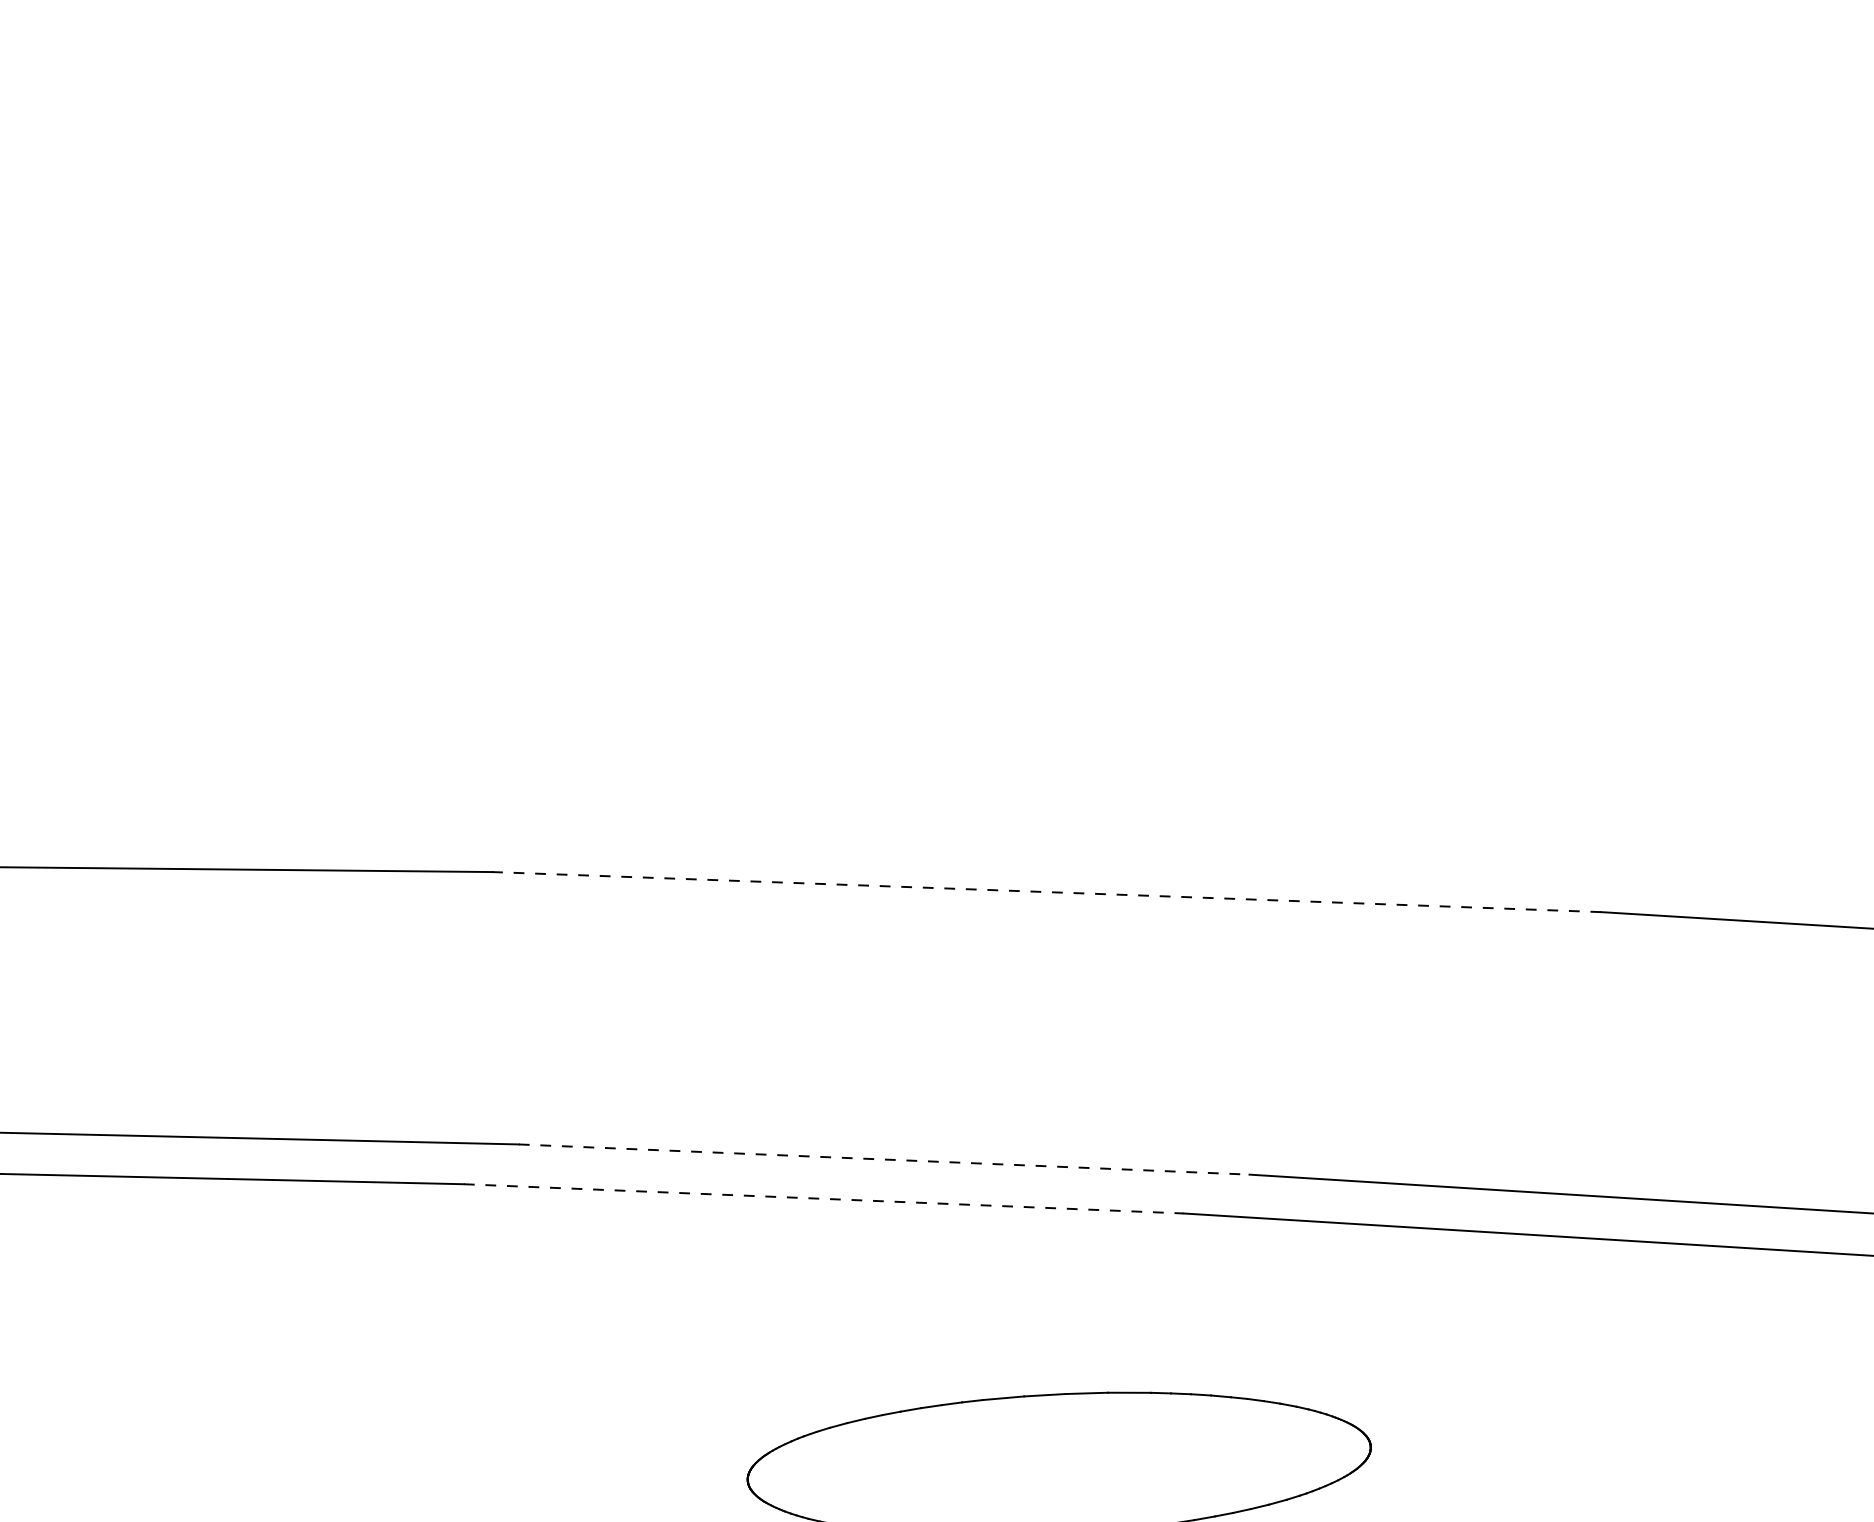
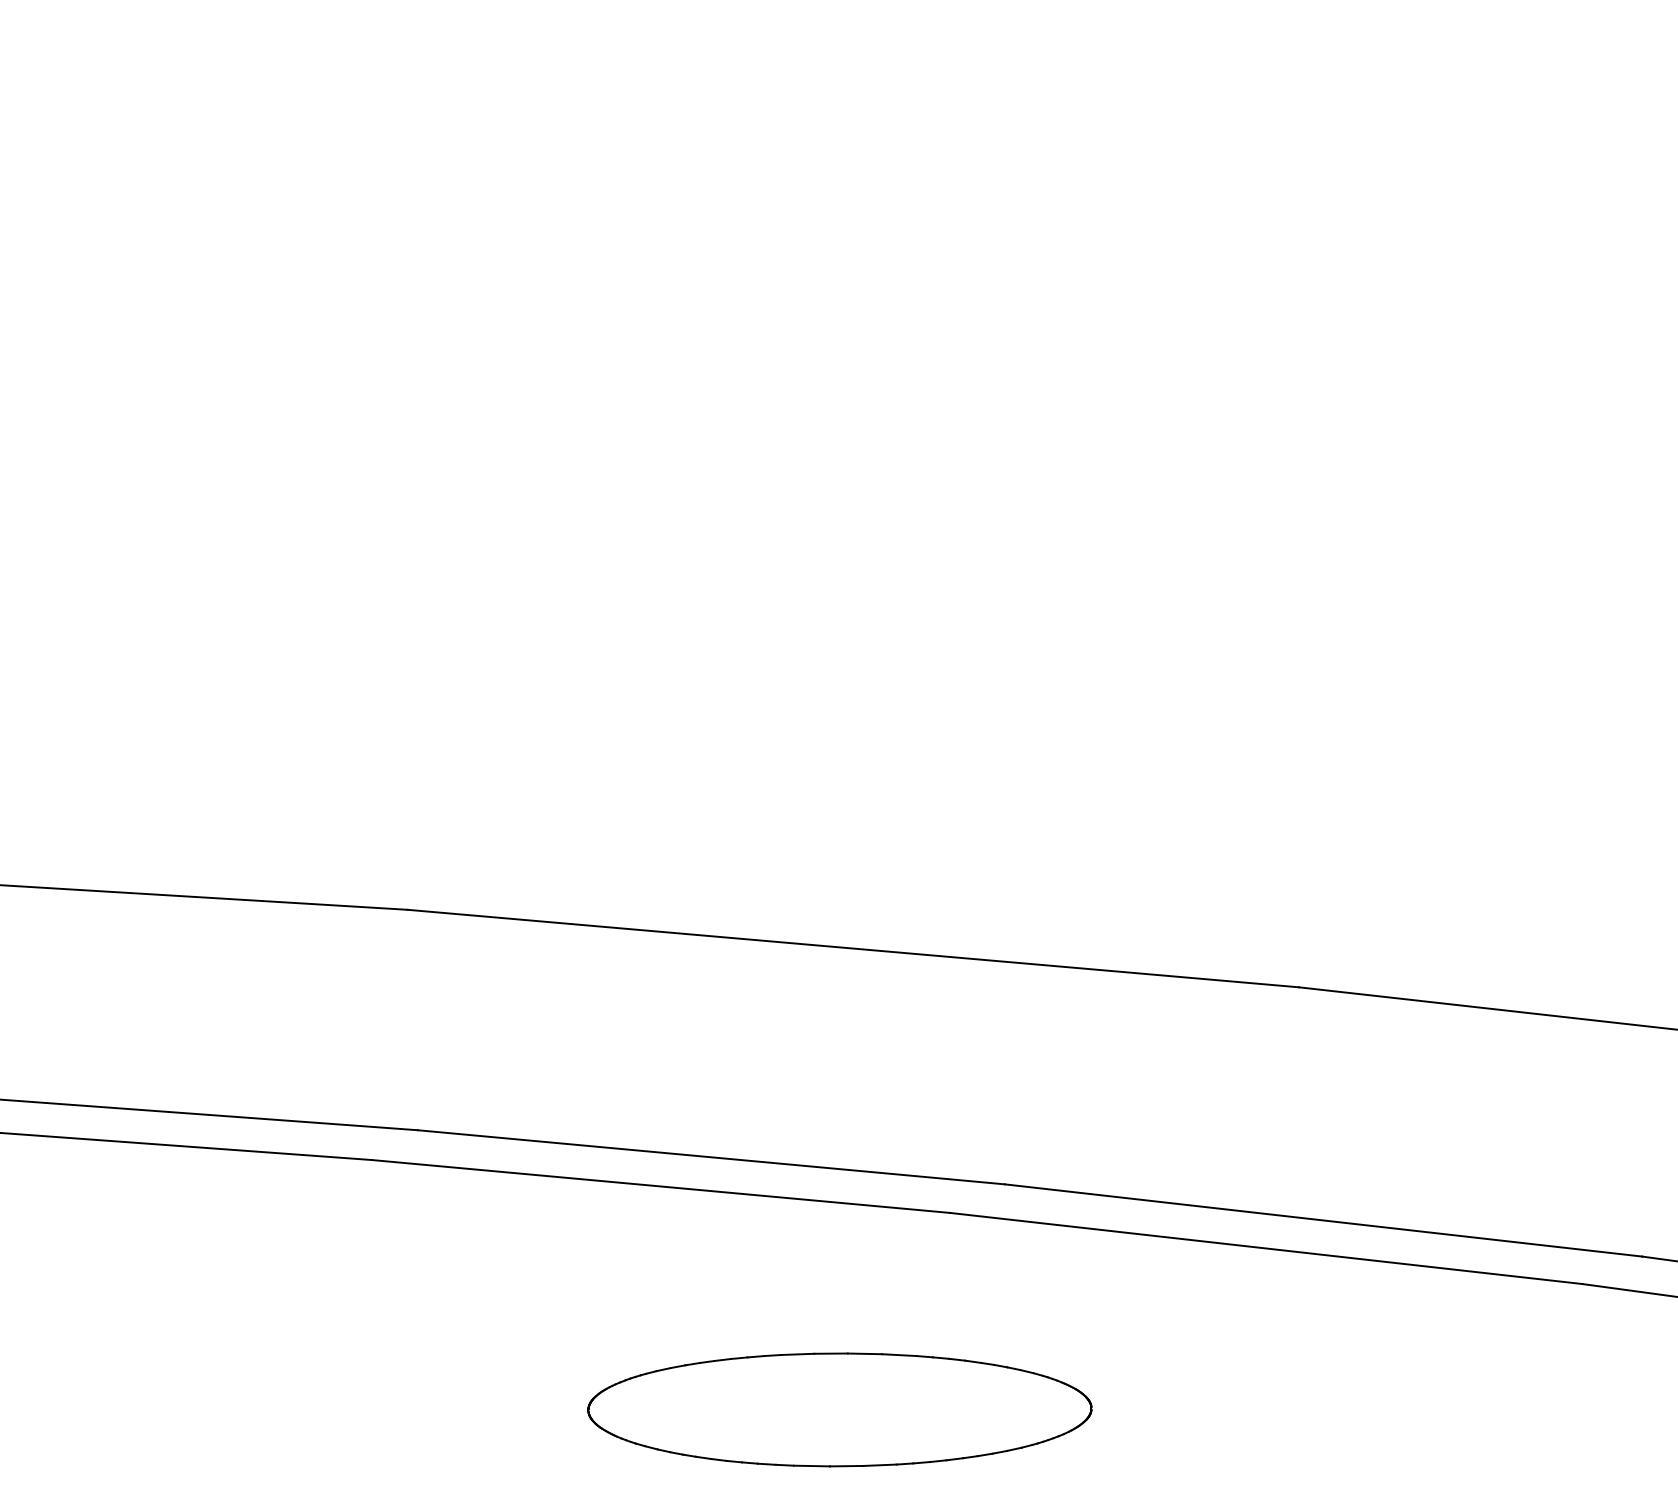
line: (1045, 892) -> (852, 948), dashed -> solid
line: (884, 1159) -> (711, 1157), dashed -> solid
line: (824, 1198) -> (661, 1186), dashed -> solid

